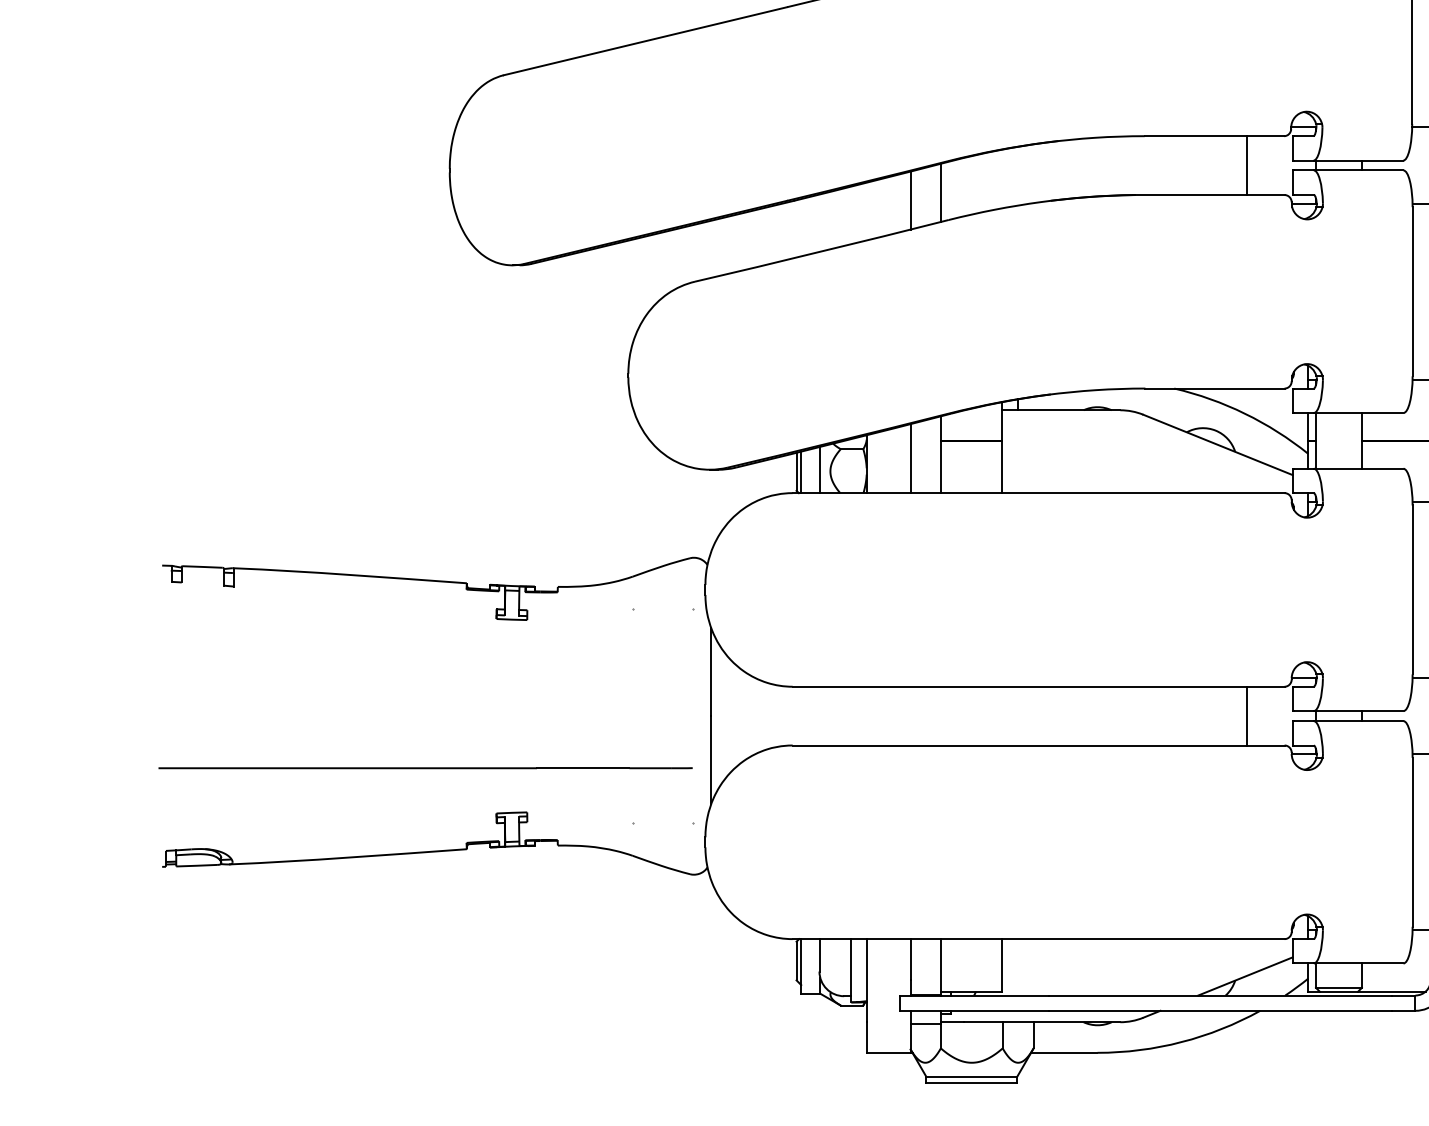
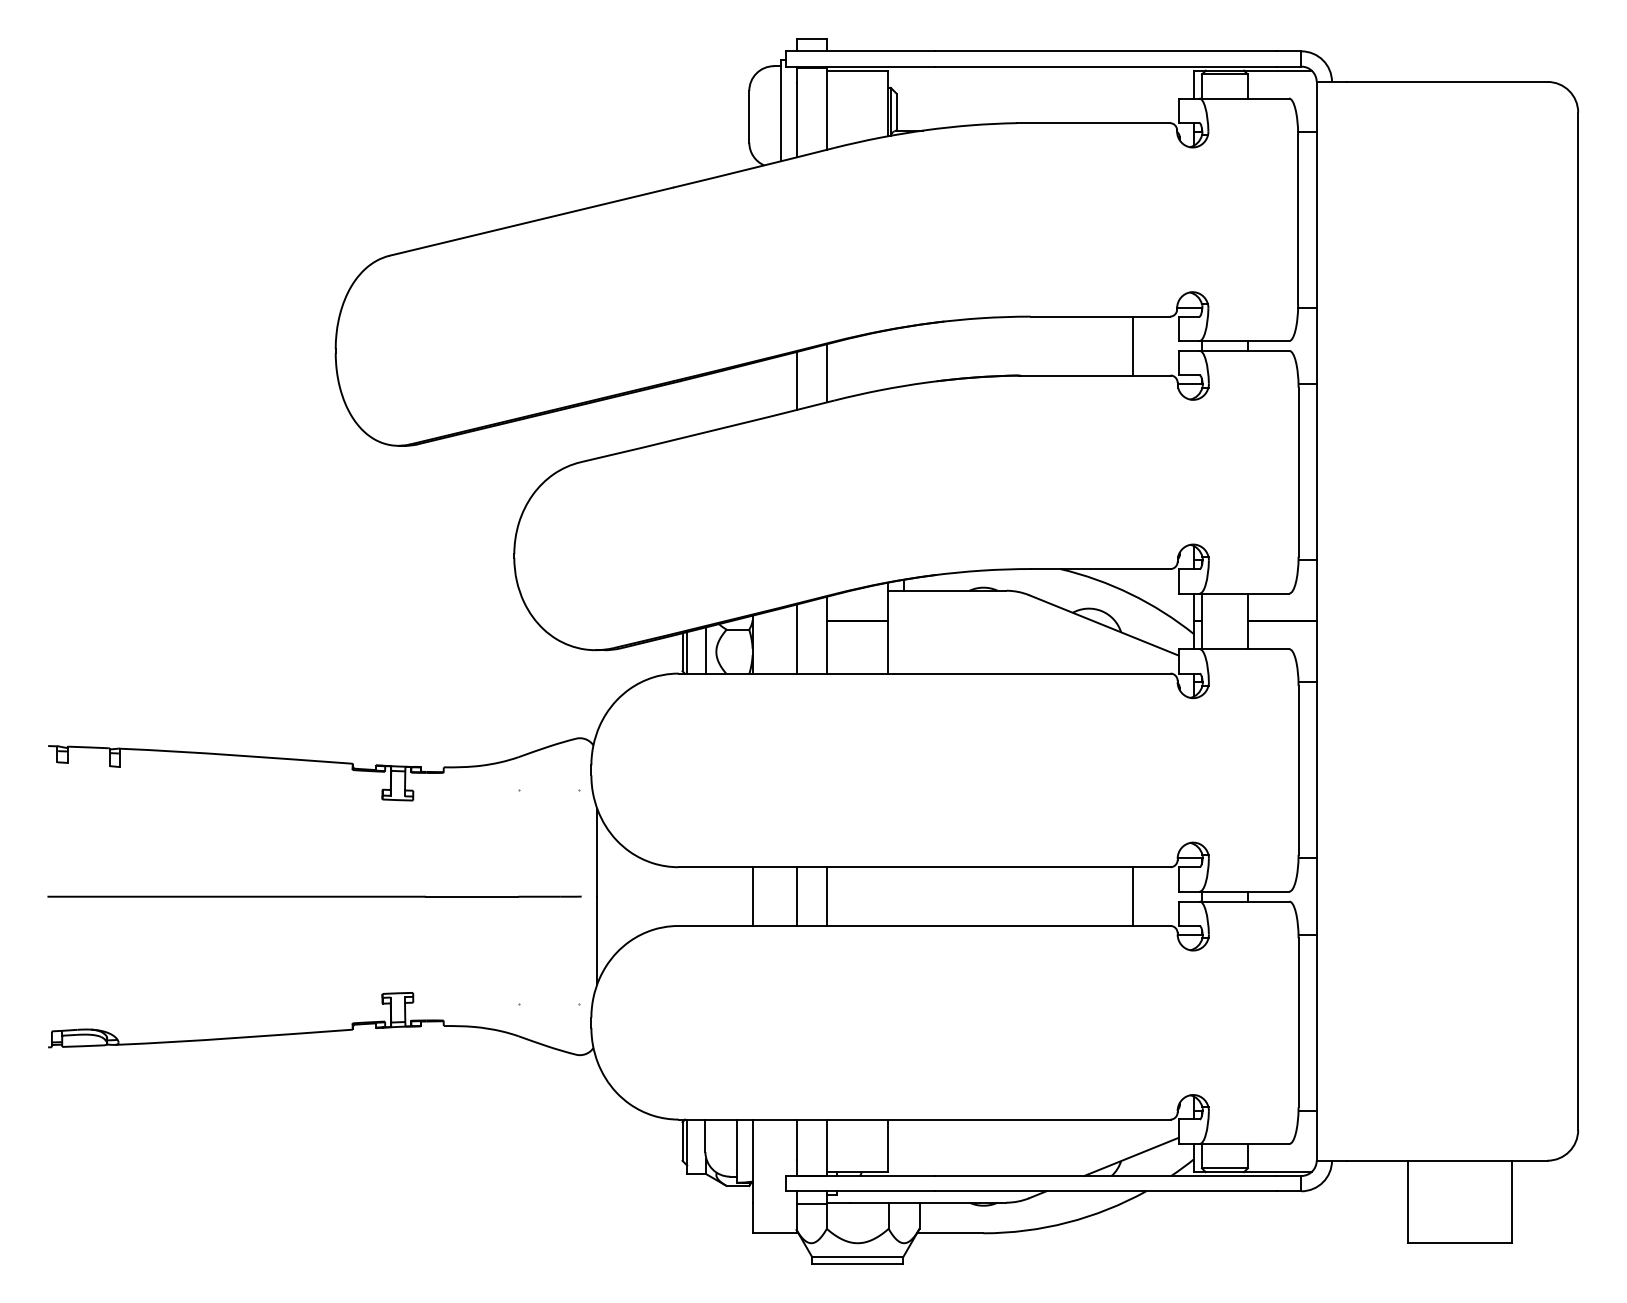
line: (866, 716) -> (752, 896), added
line: (910, 716) -> (796, 896), added
line: (941, 716) -> (827, 896), added
line: (425, 768) -> (314, 896), moved

